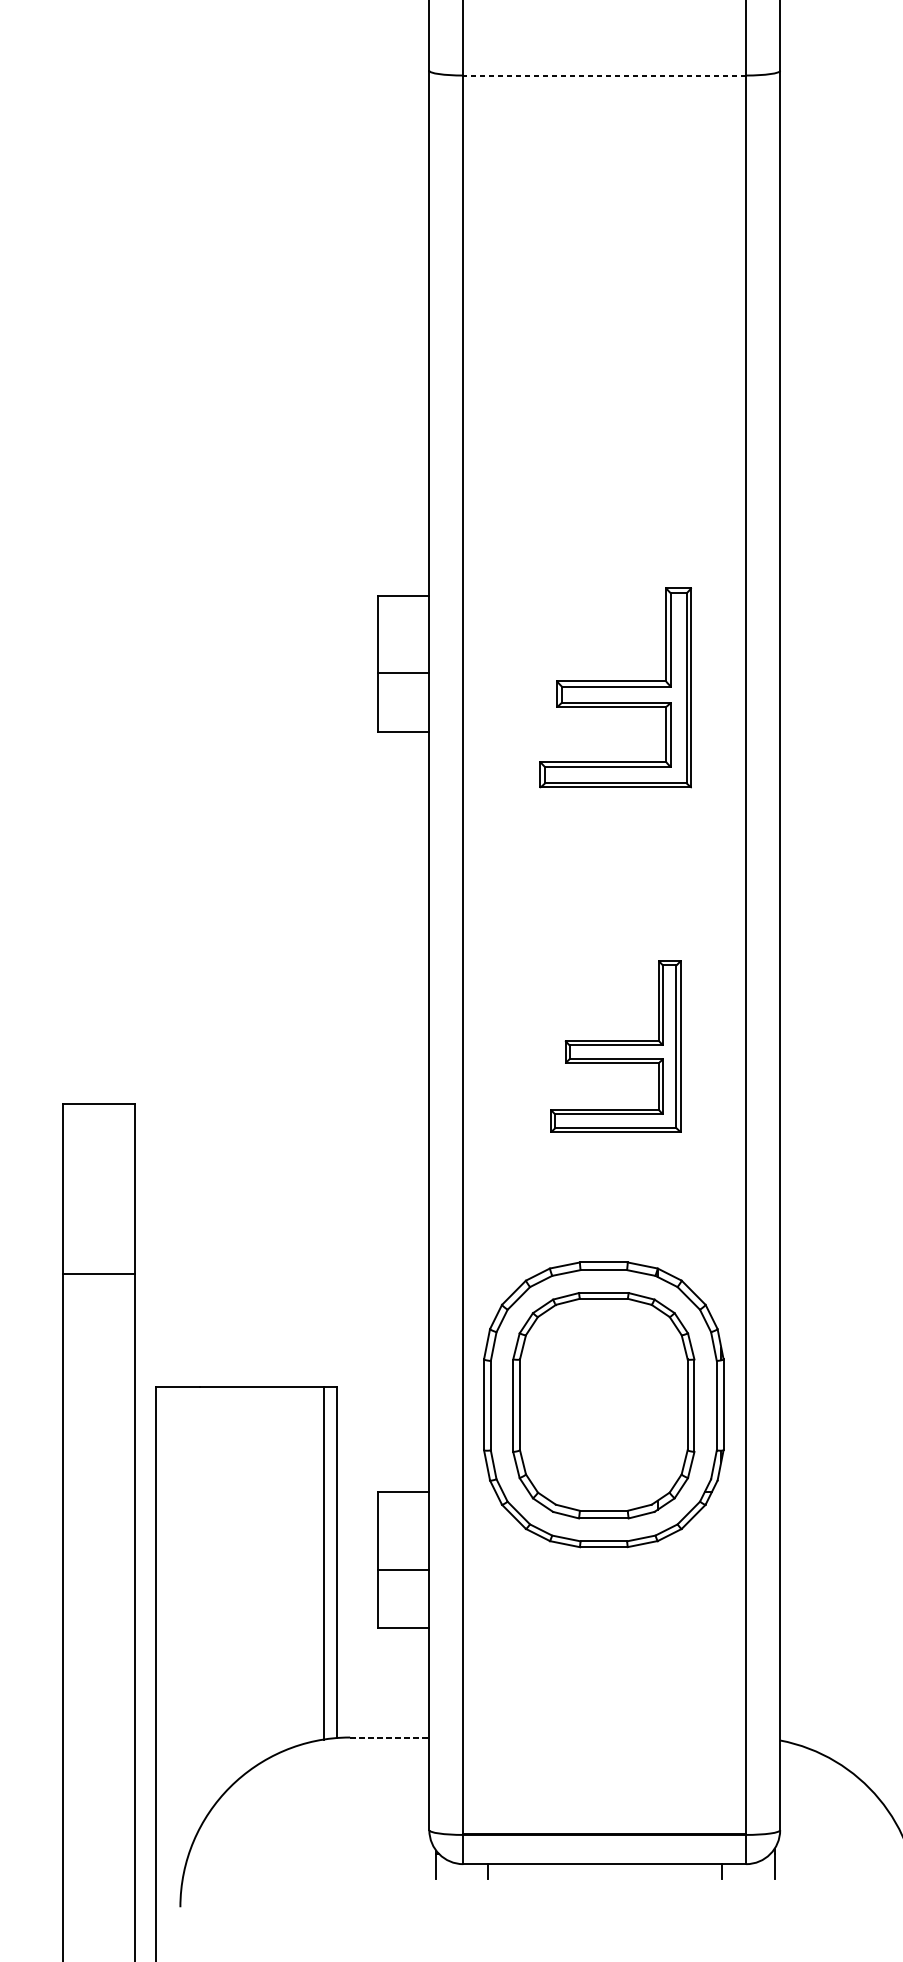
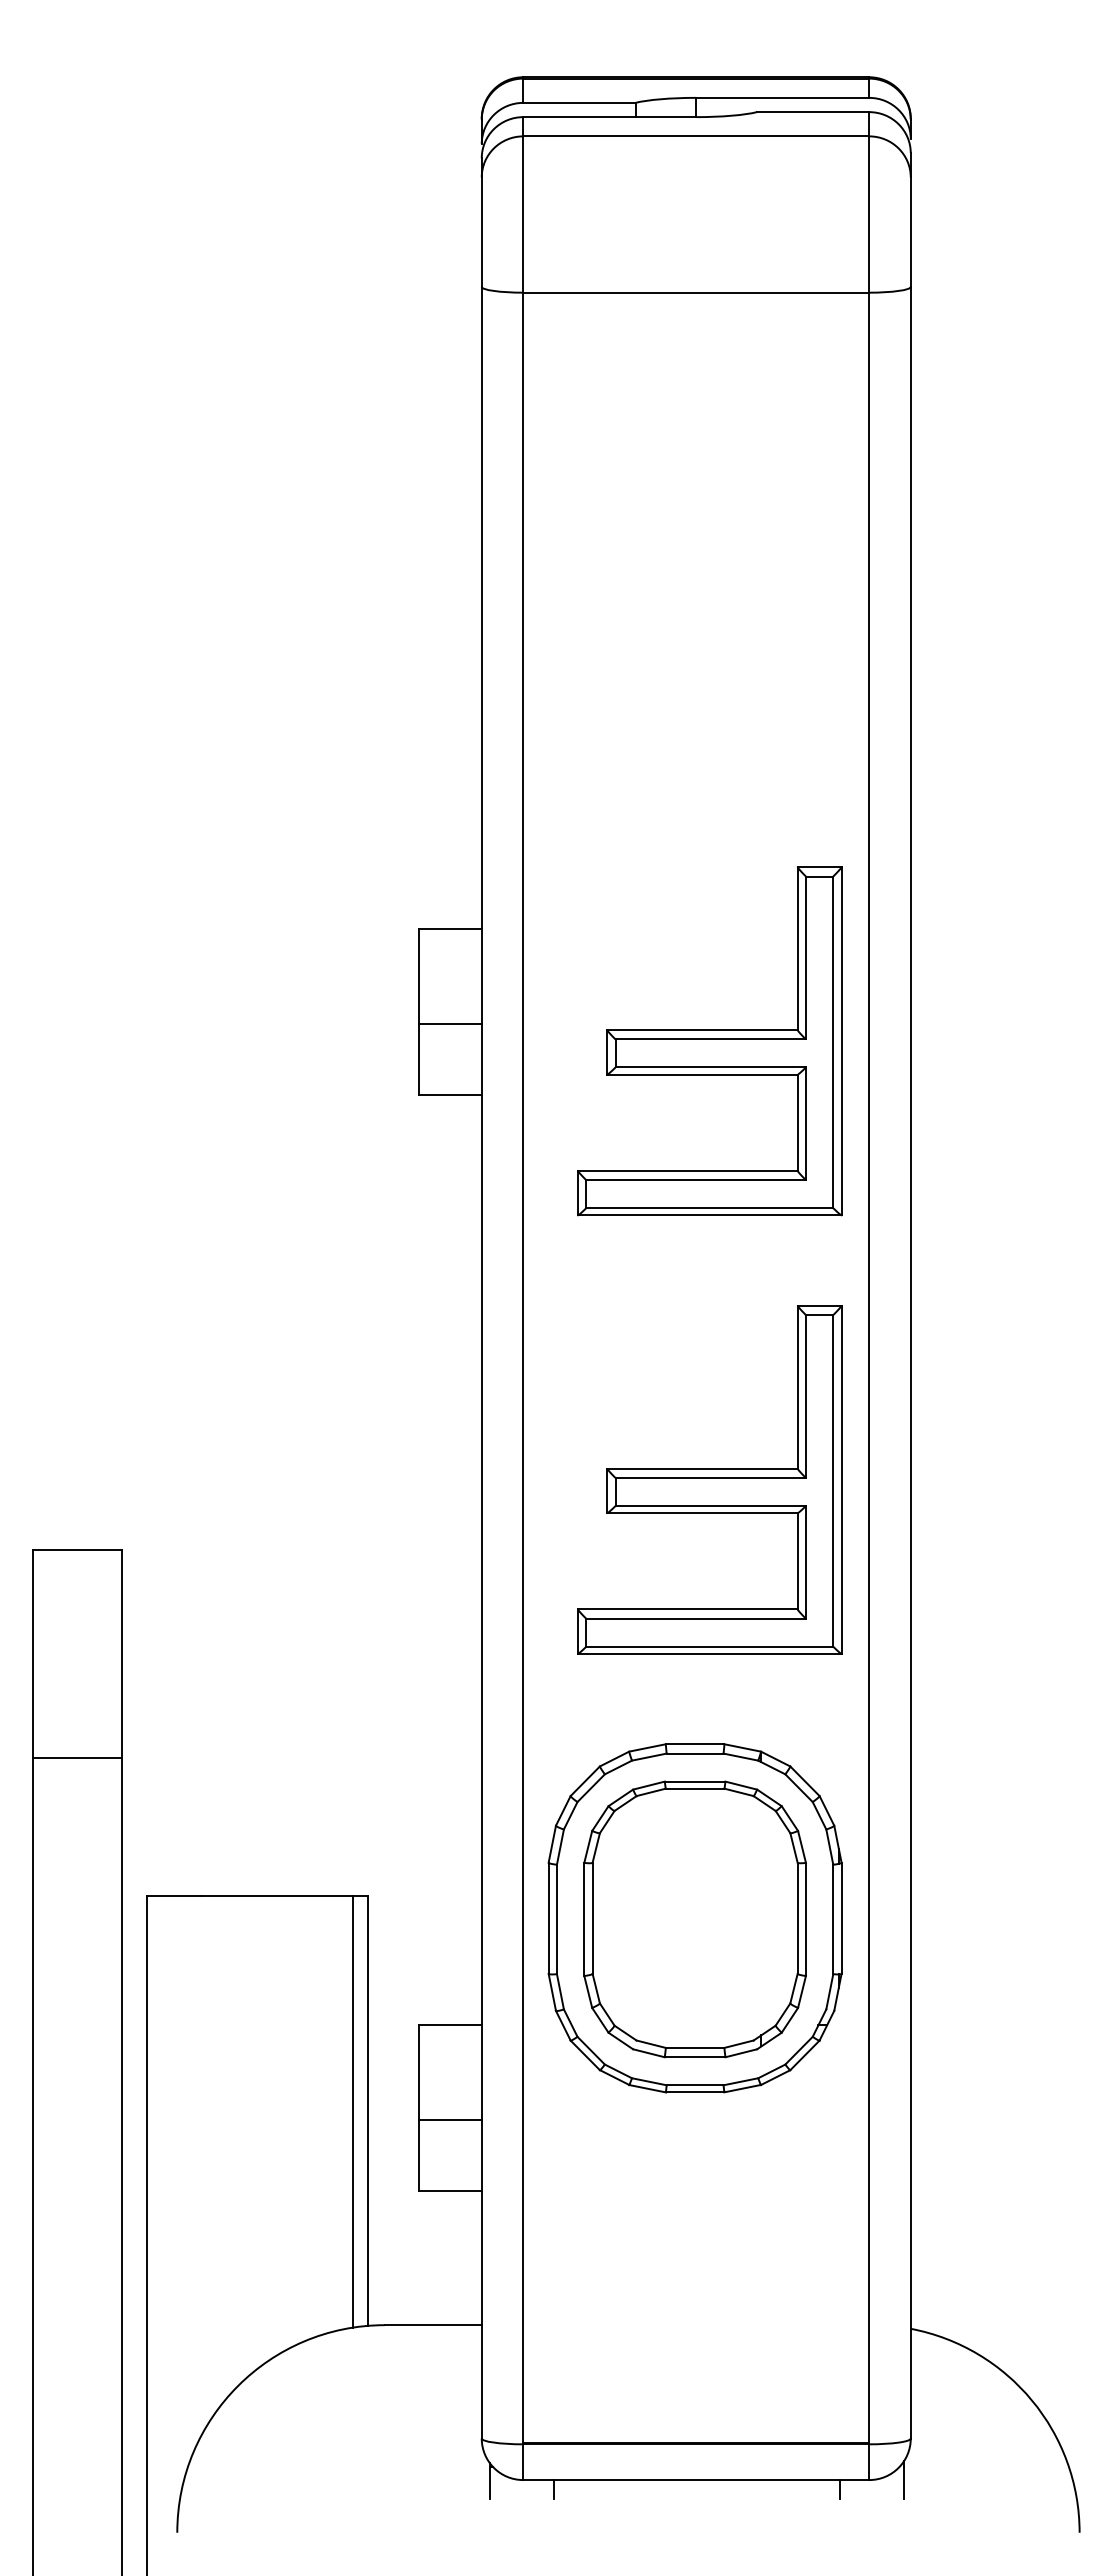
line: (604, 75) -> (696, 292), dashed -> solid
part: (615, 687) -> (709, 1041), size x1.43
part: (615, 1045) -> (709, 1479), size x1.67
line: (389, 1737) -> (433, 2325), dashed -> solid

